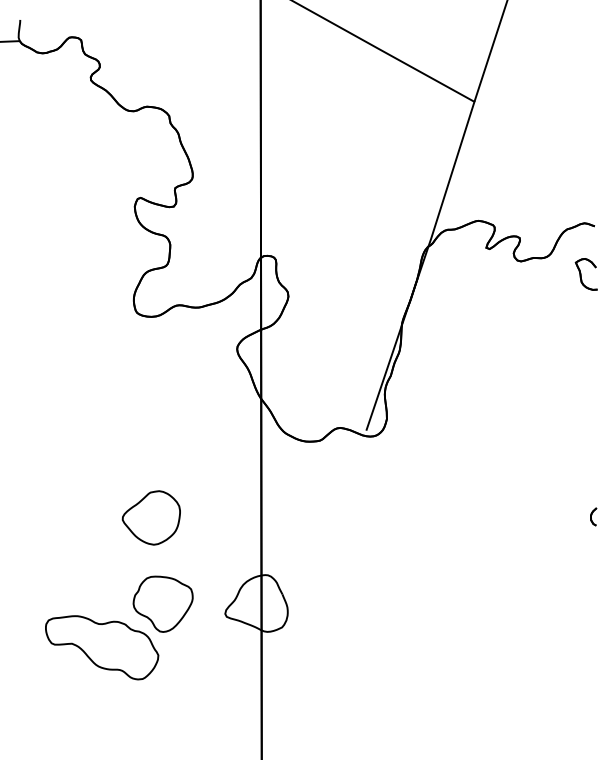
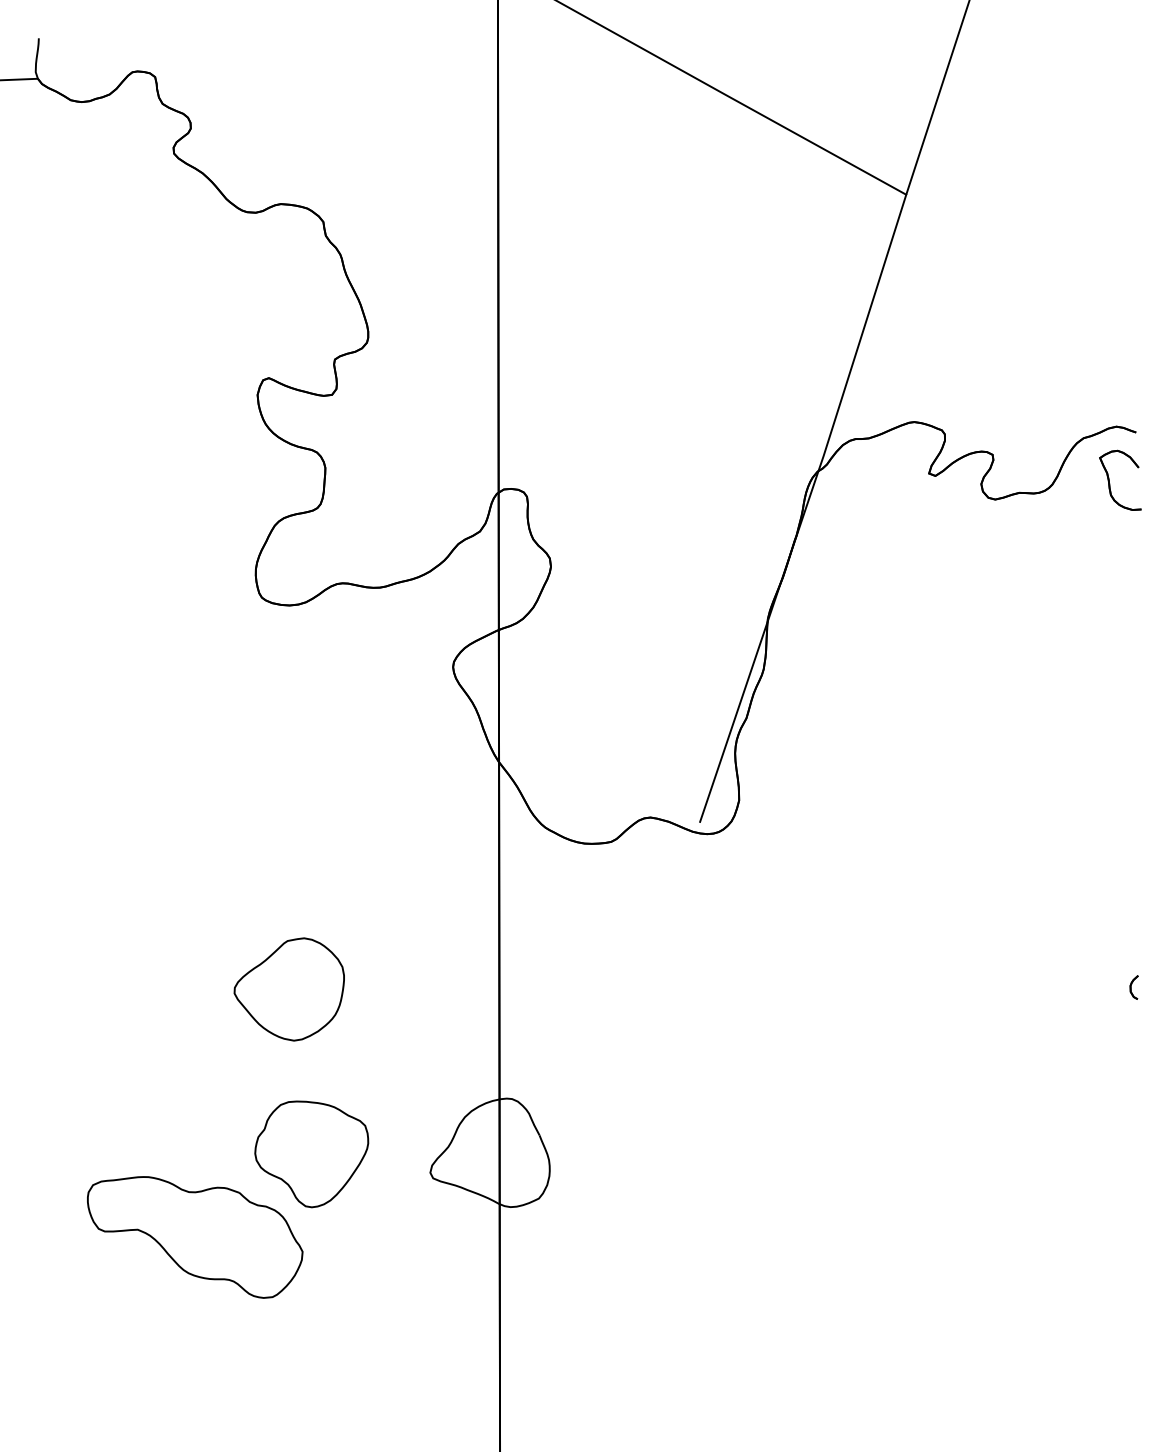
part: (585, 274) -> (1118, 480), moved
part: (593, 516) -> (1133, 986), size x0.7

